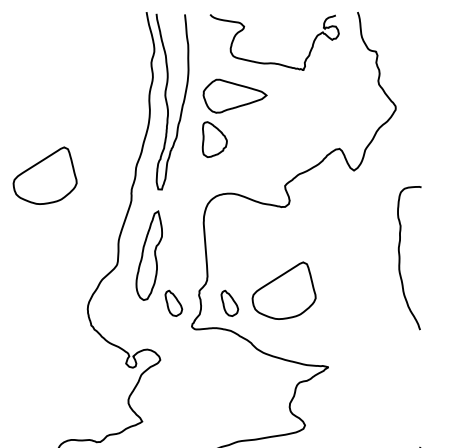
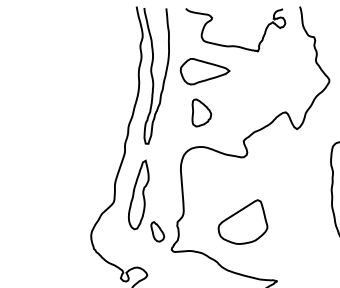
part: (214, 139) -> (201, 112), moved
part: (44, 175) -> (57, 132), removed
part: (229, 302) -> (200, 231), removed

